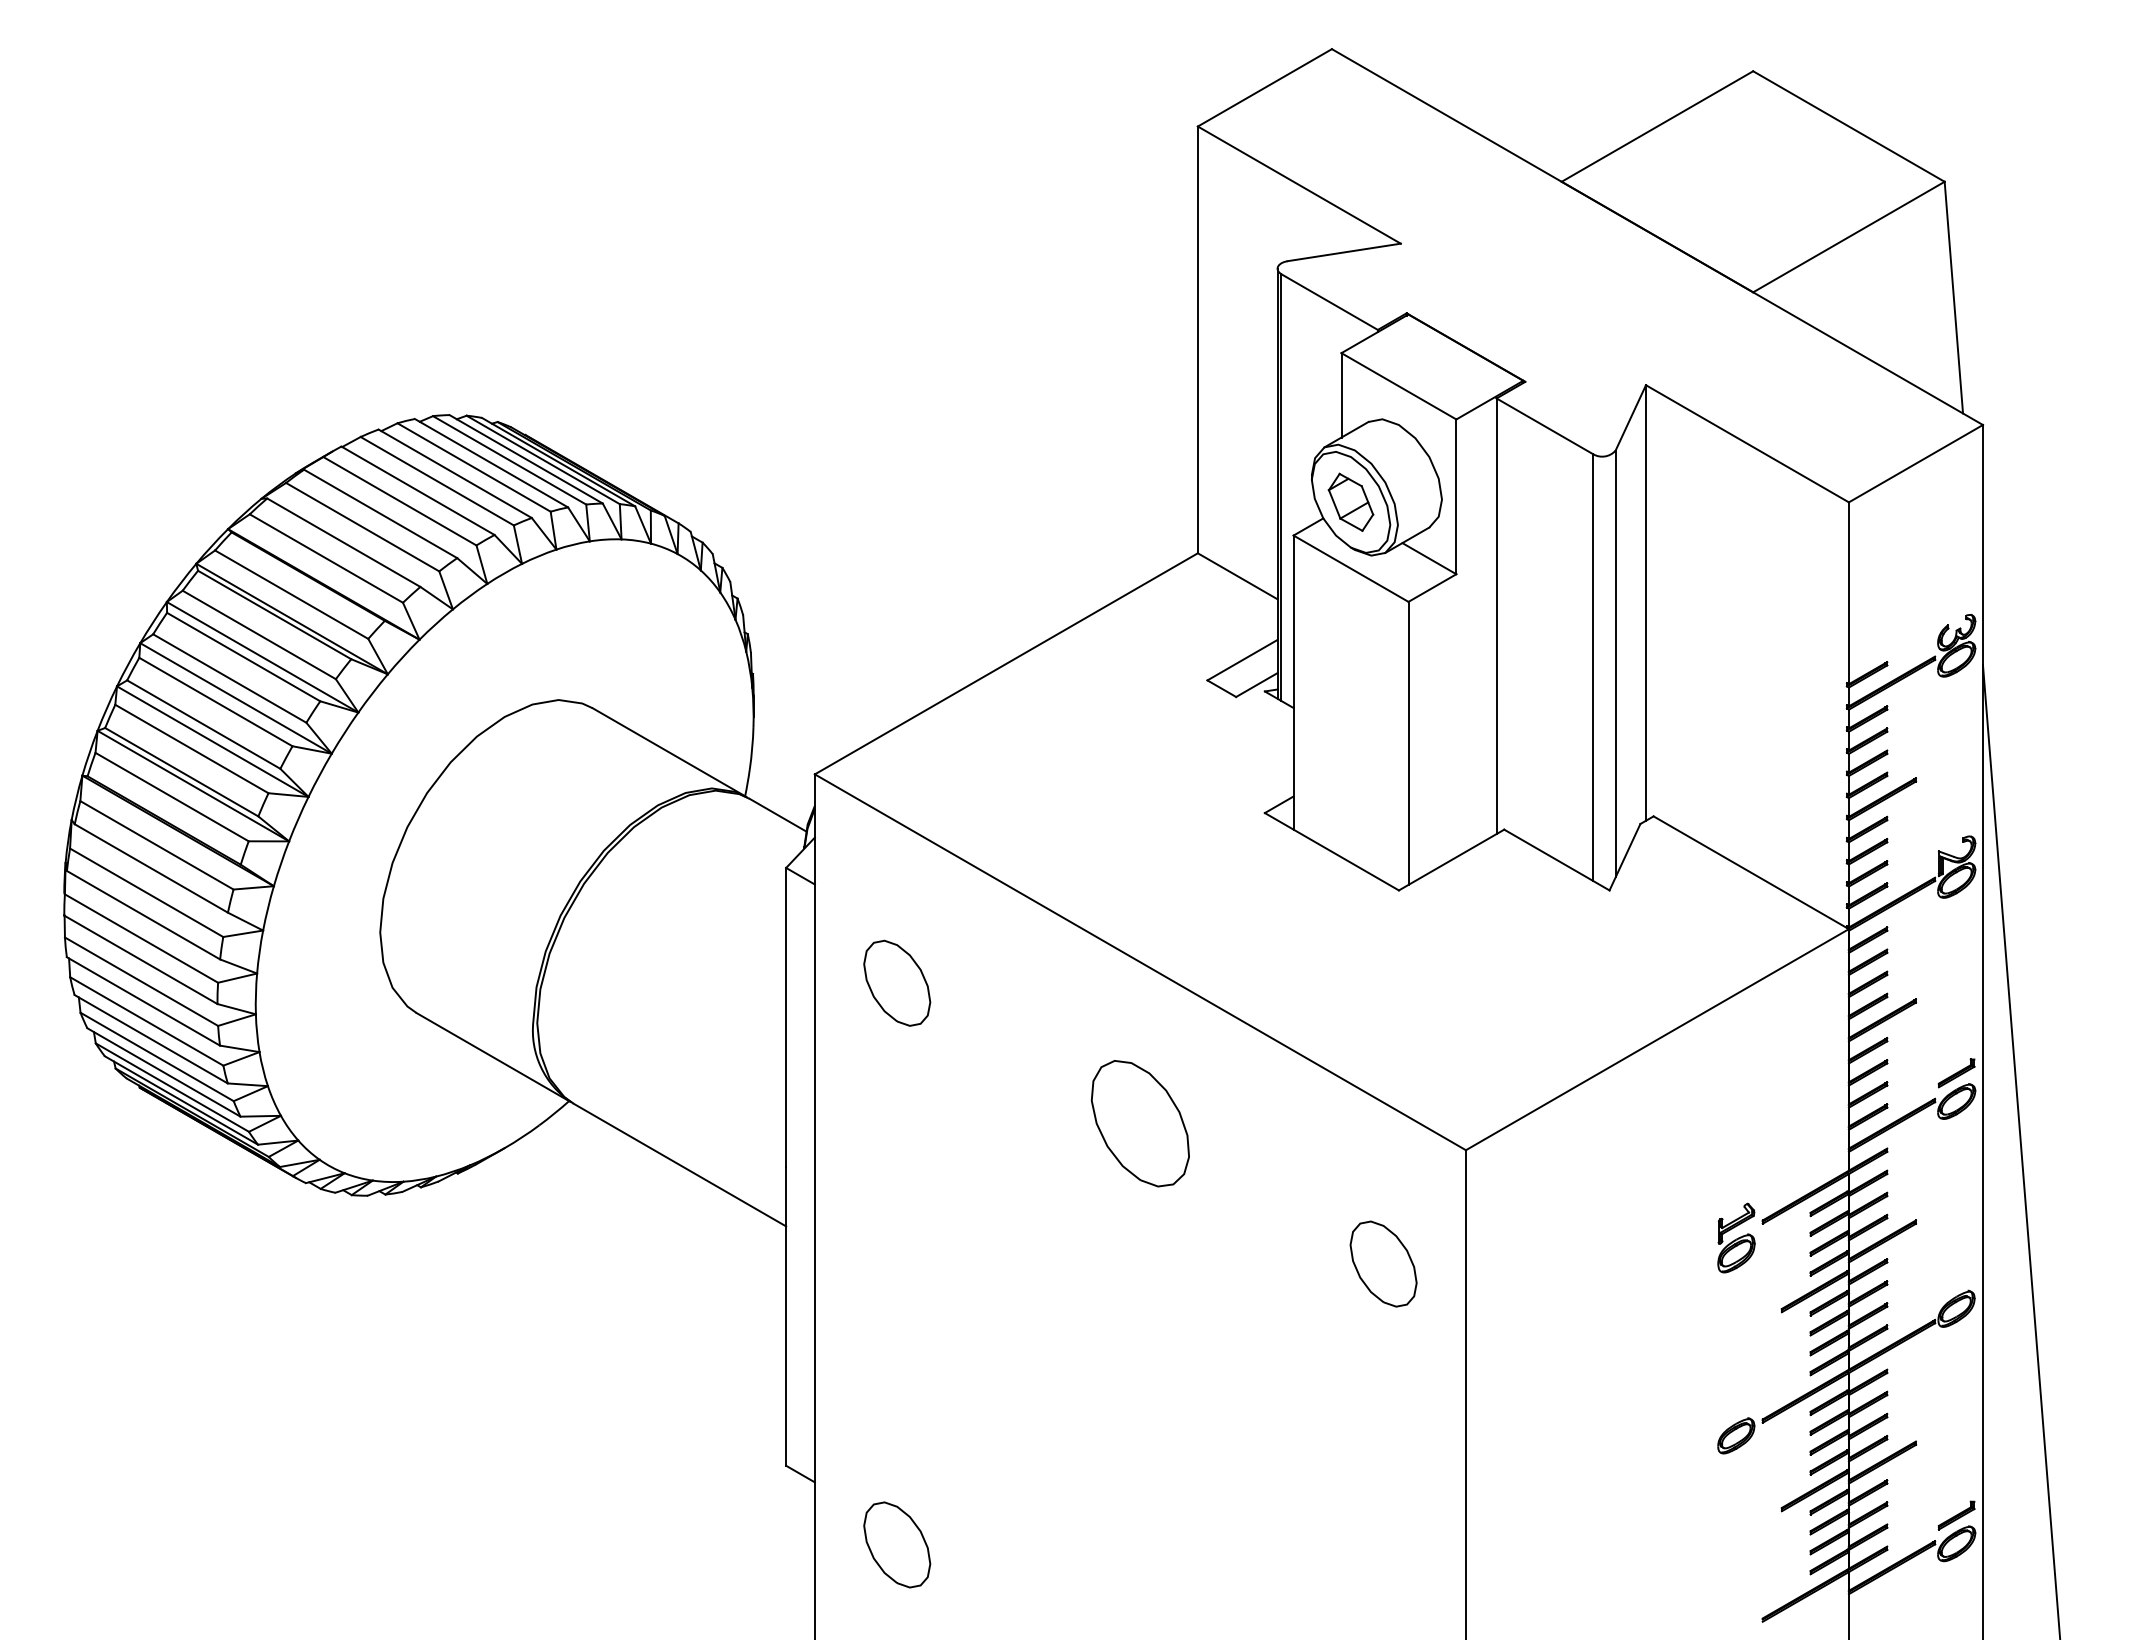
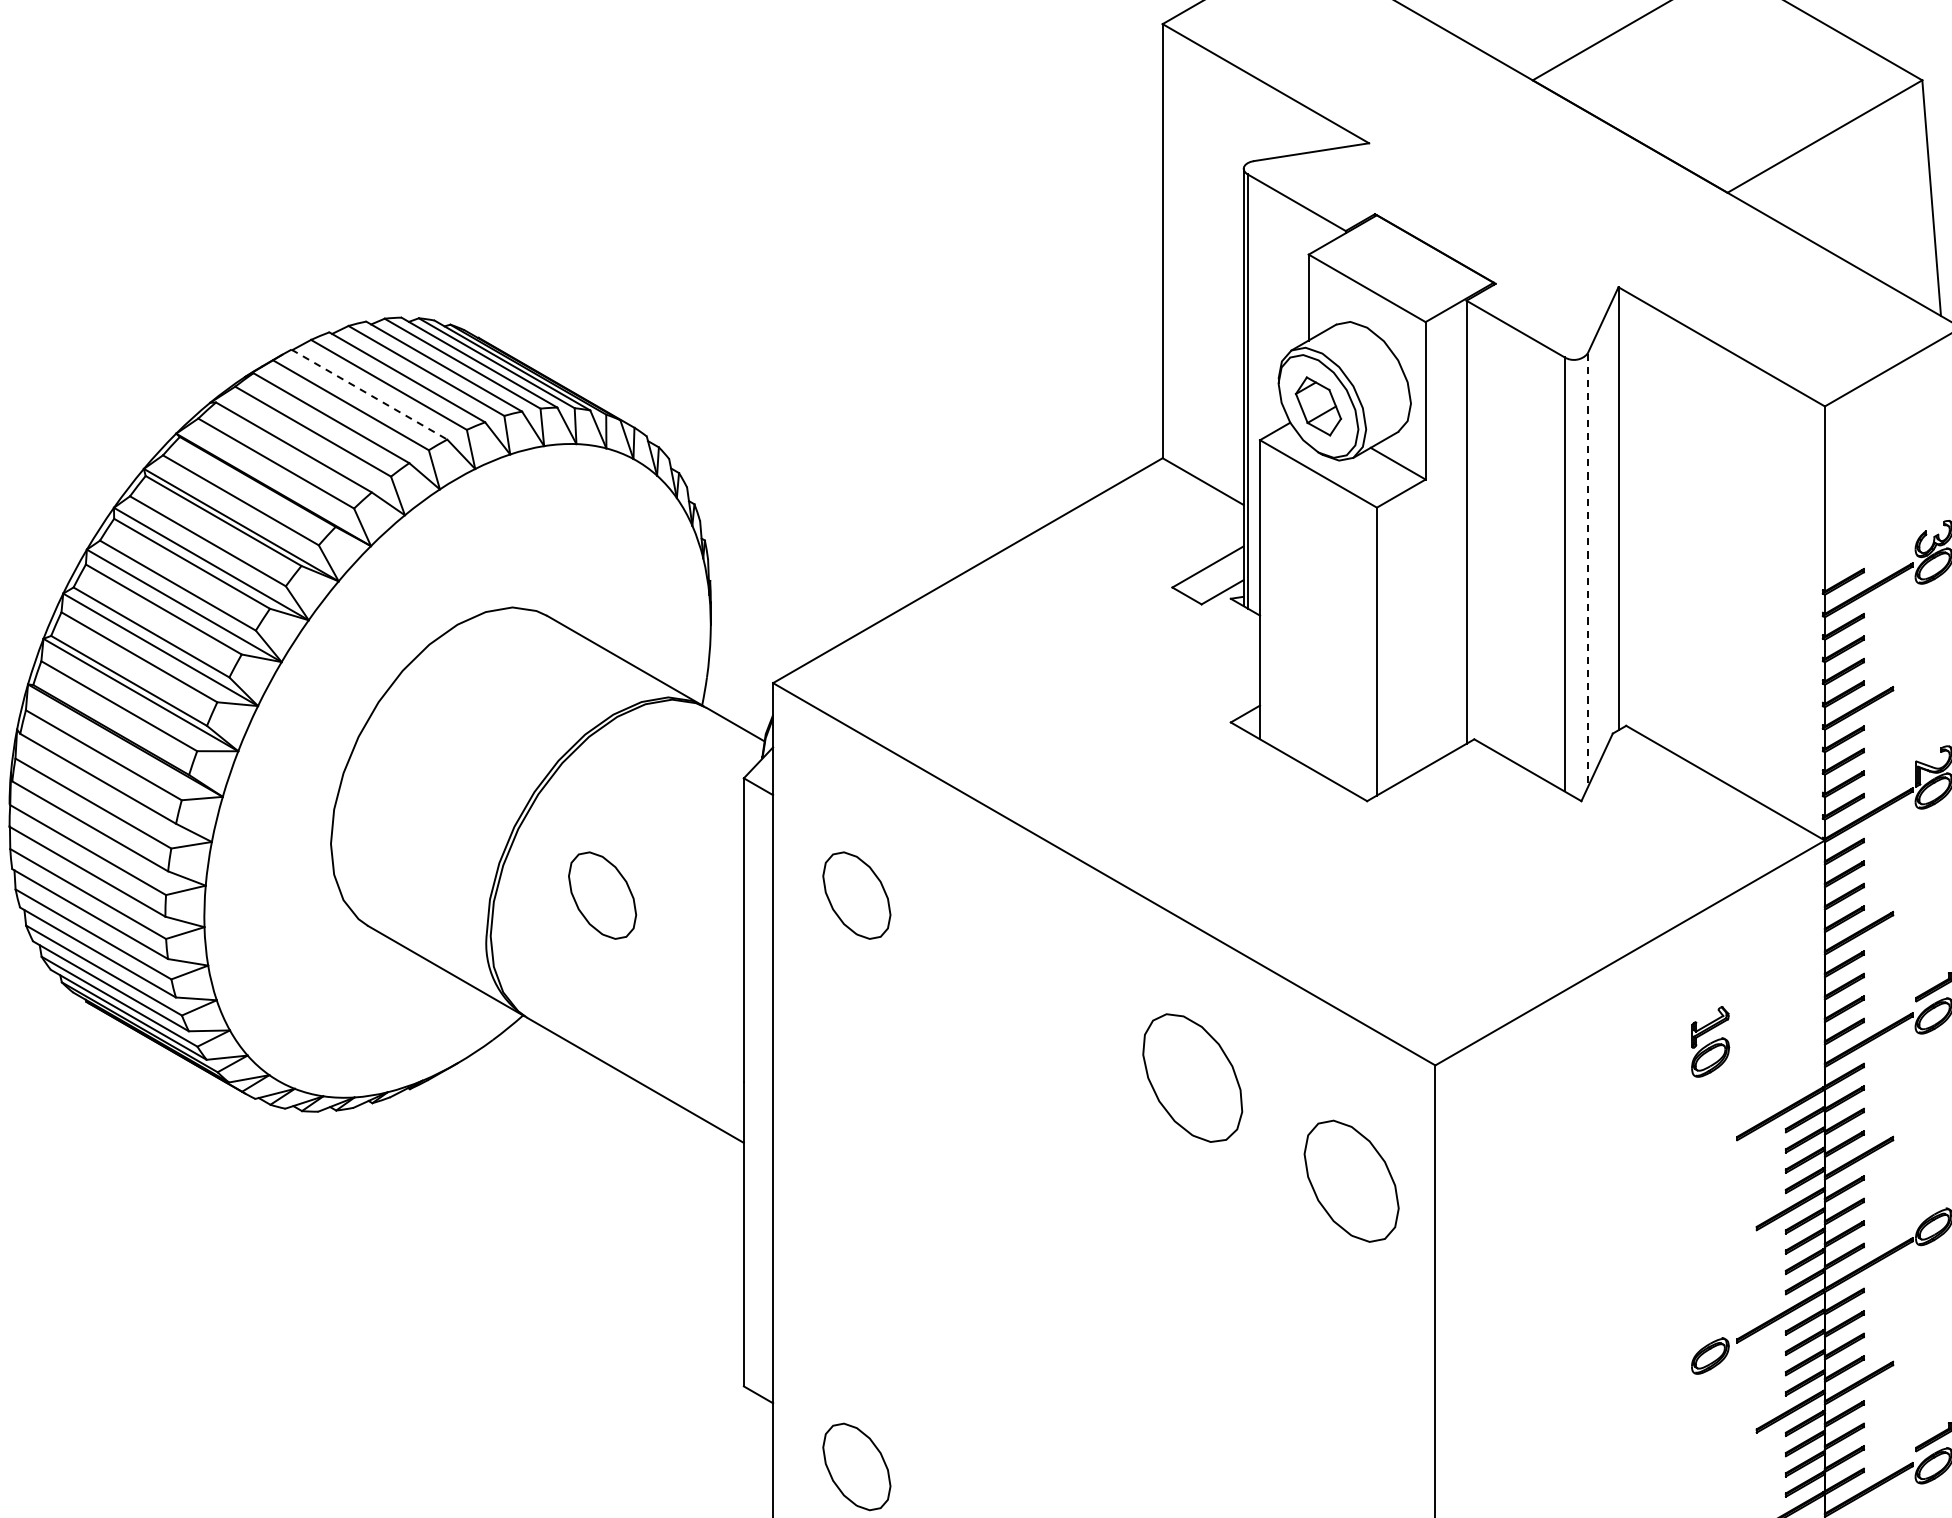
line: (418, 491) -> (369, 395), solid -> dashed
line: (1615, 664) -> (1587, 571), solid -> dashed
part: (647, 982) -> (602, 894), added
part: (1139, 1123) -> (1191, 1077), moved
part: (1736, 1237) -> (1710, 1041), moved
part: (1383, 1263) -> (1351, 1180), size x1.4

